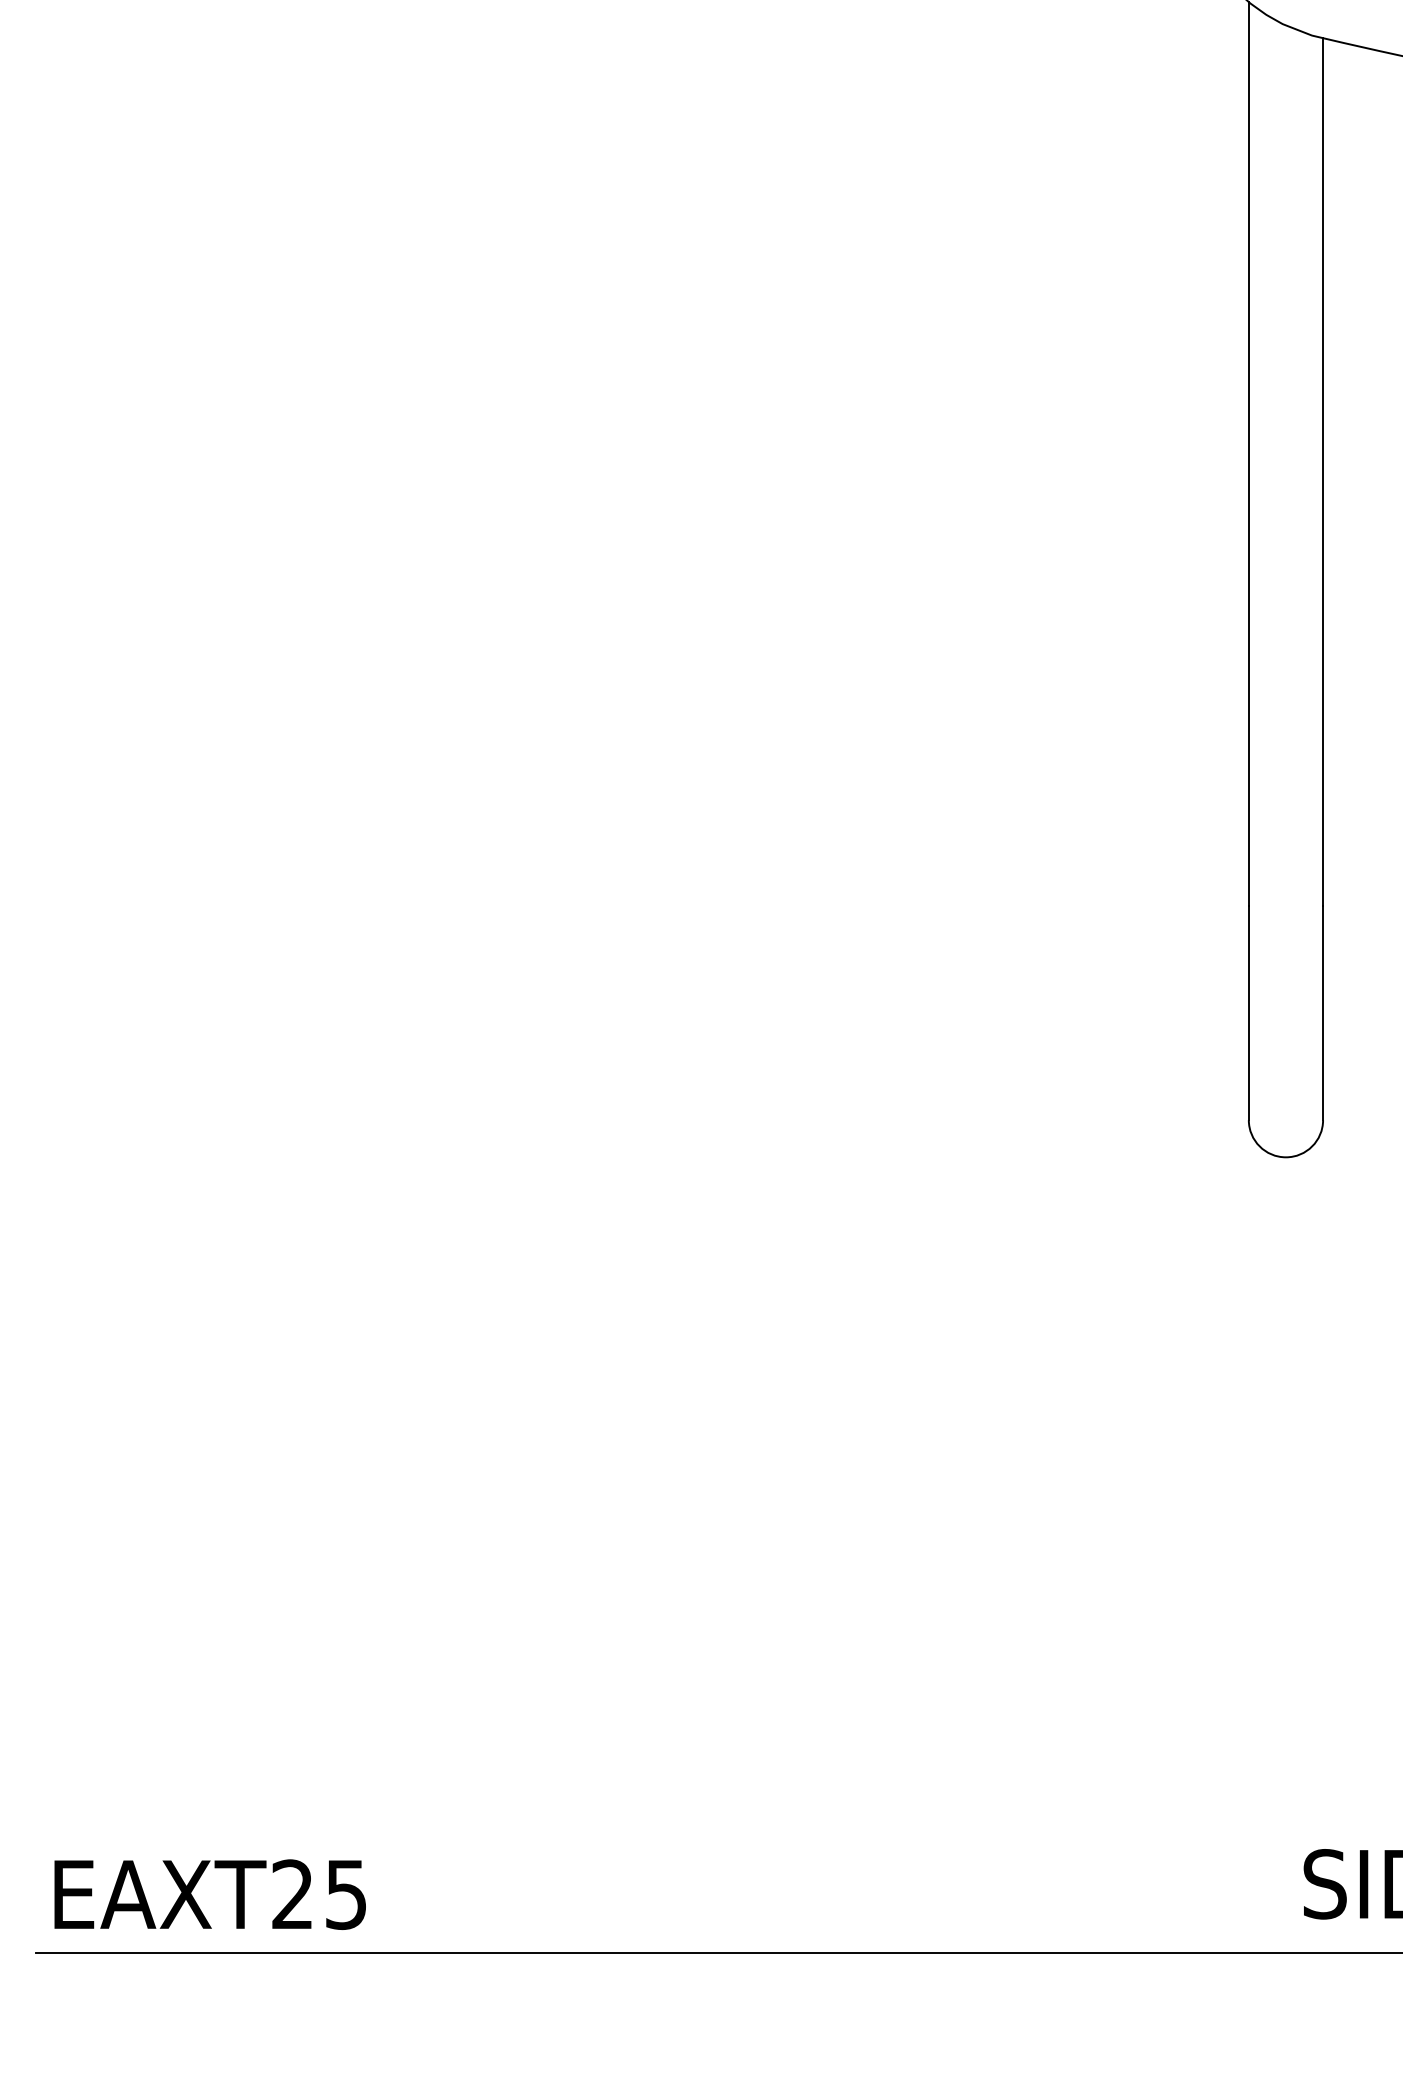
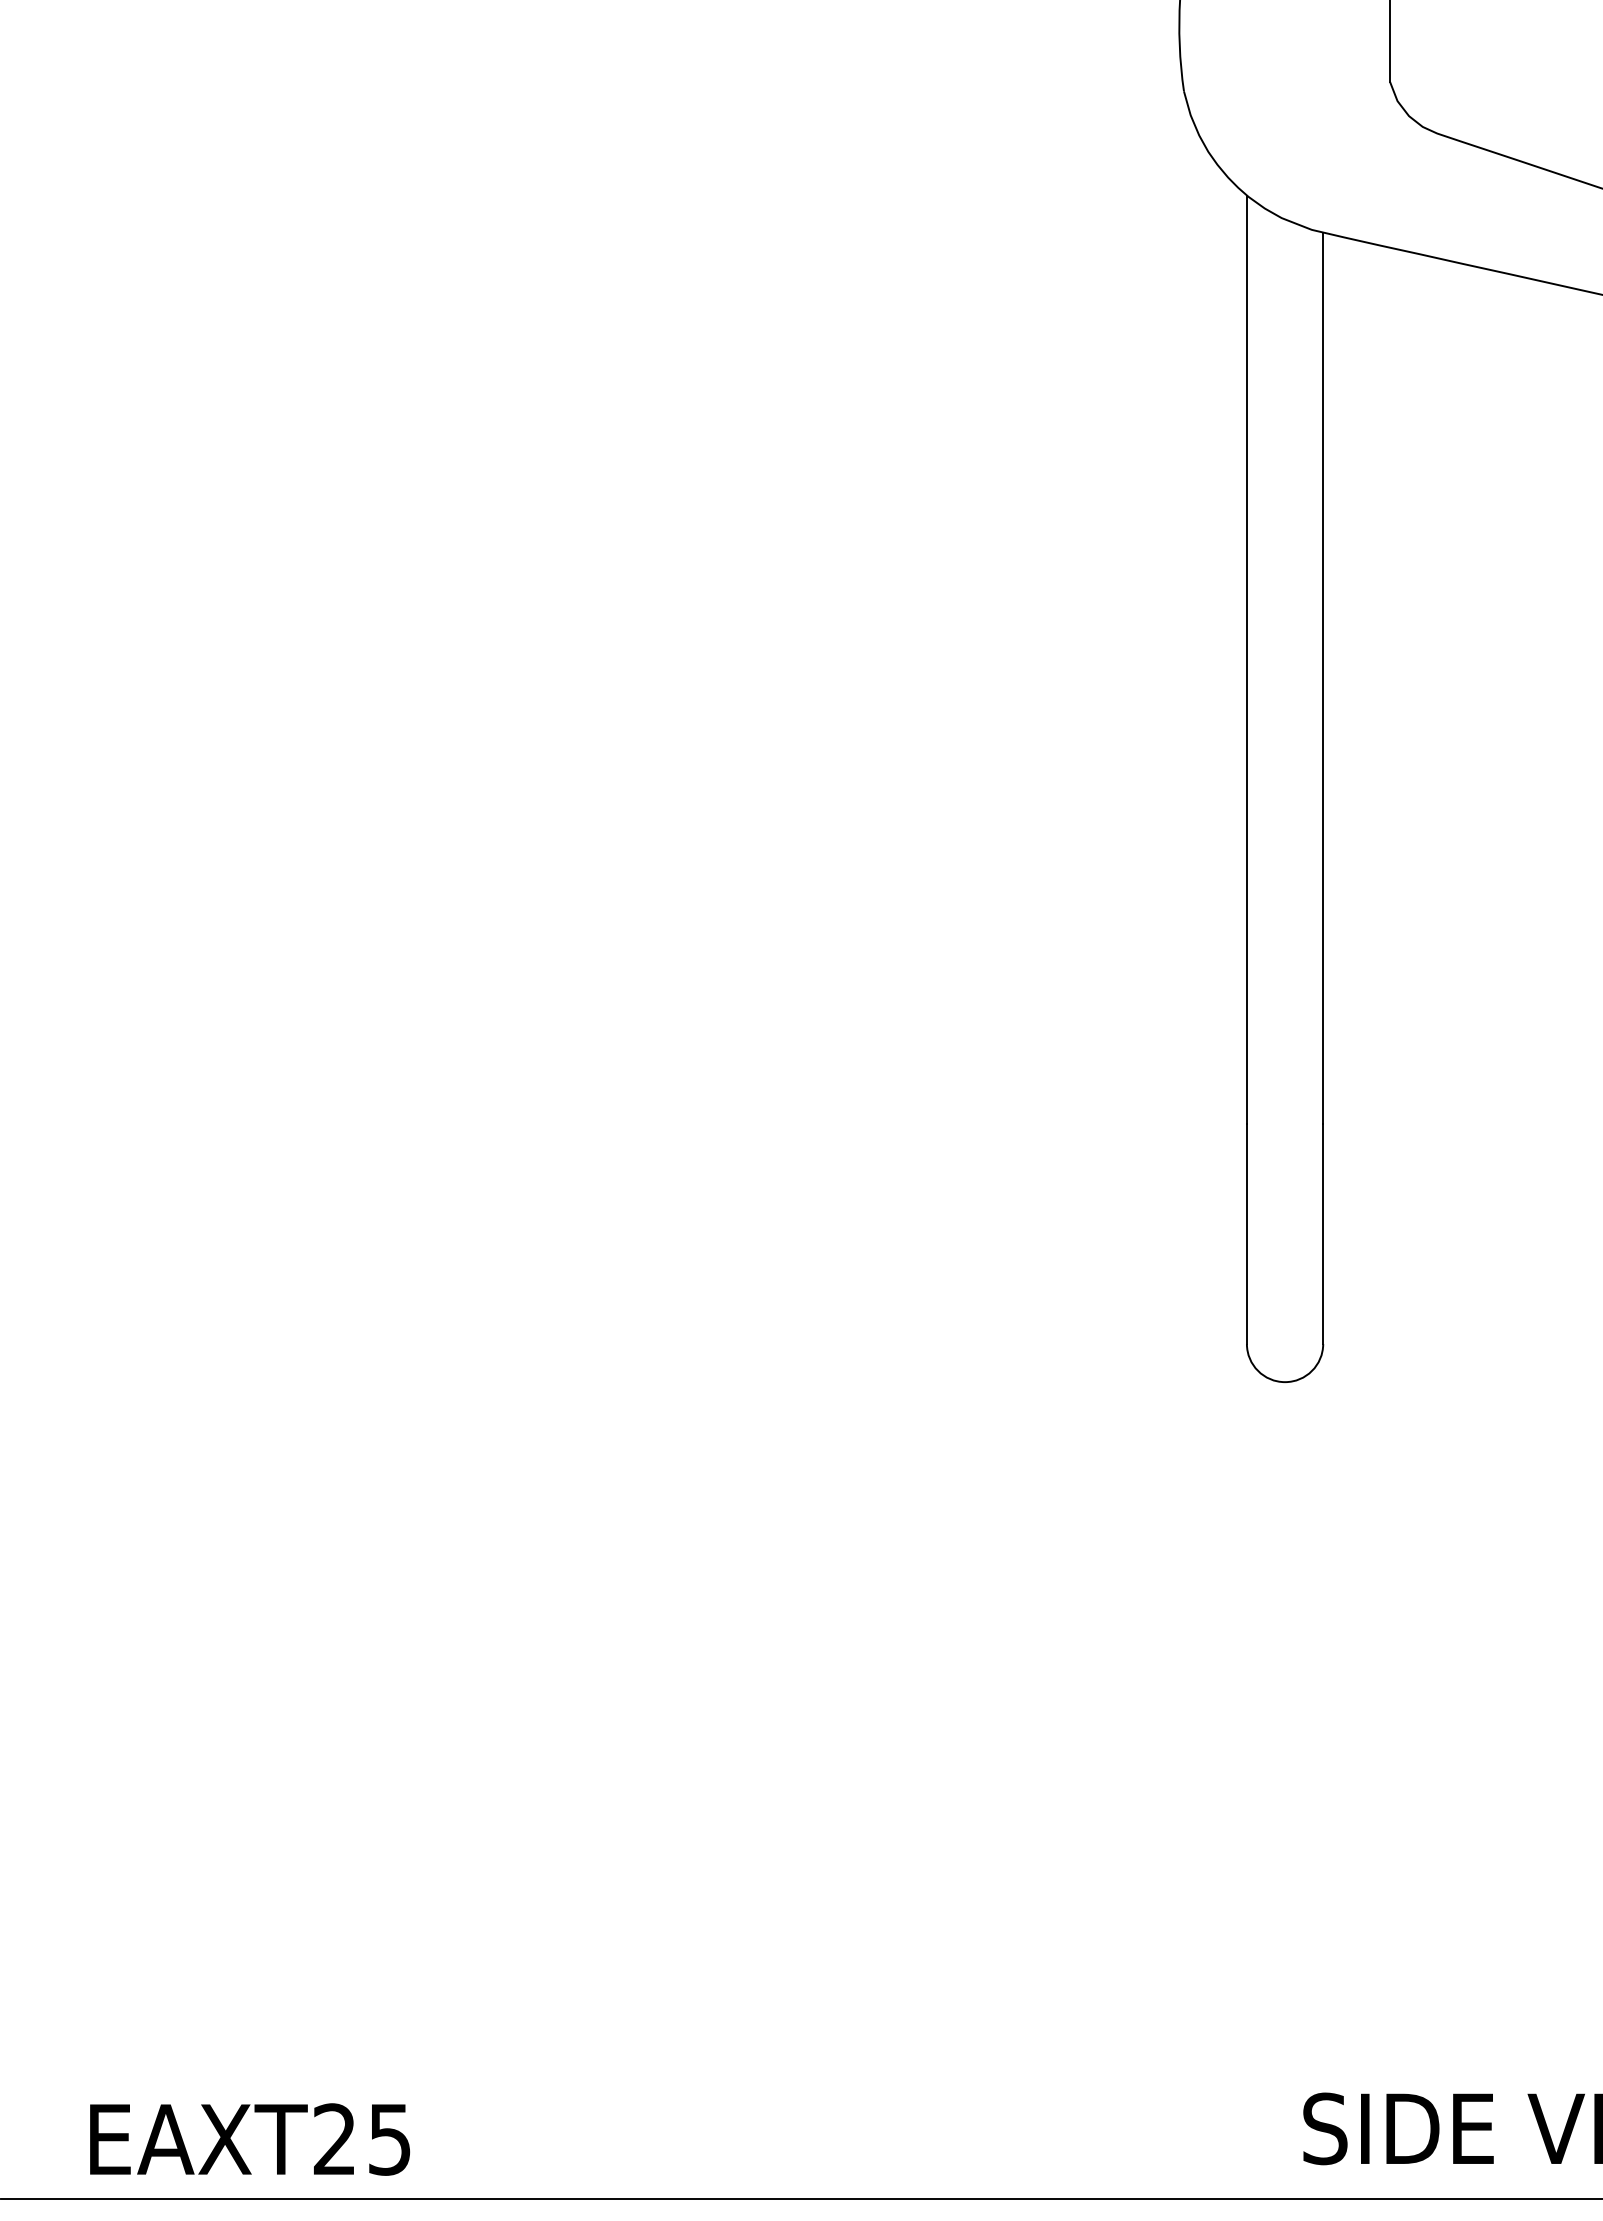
text: (209, 1894) -> (249, 2139), moved

